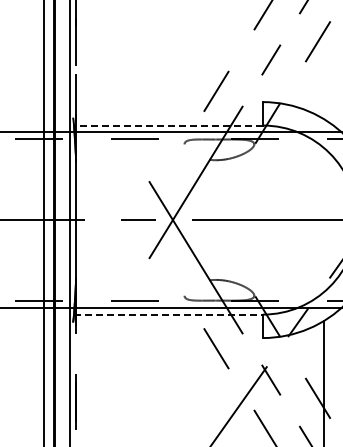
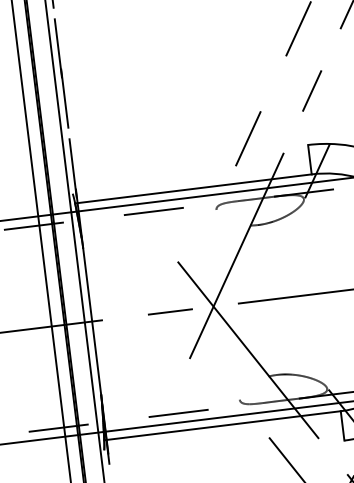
line: (167, 125) -> (192, 188), dashed -> solid
line: (168, 314) -> (222, 425), dashed -> solid

